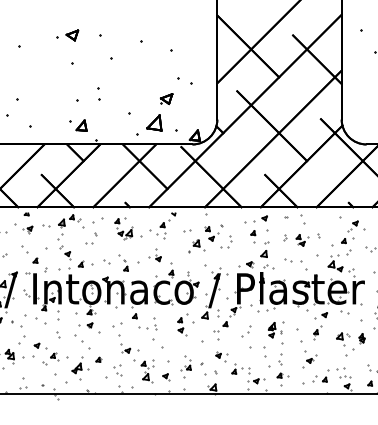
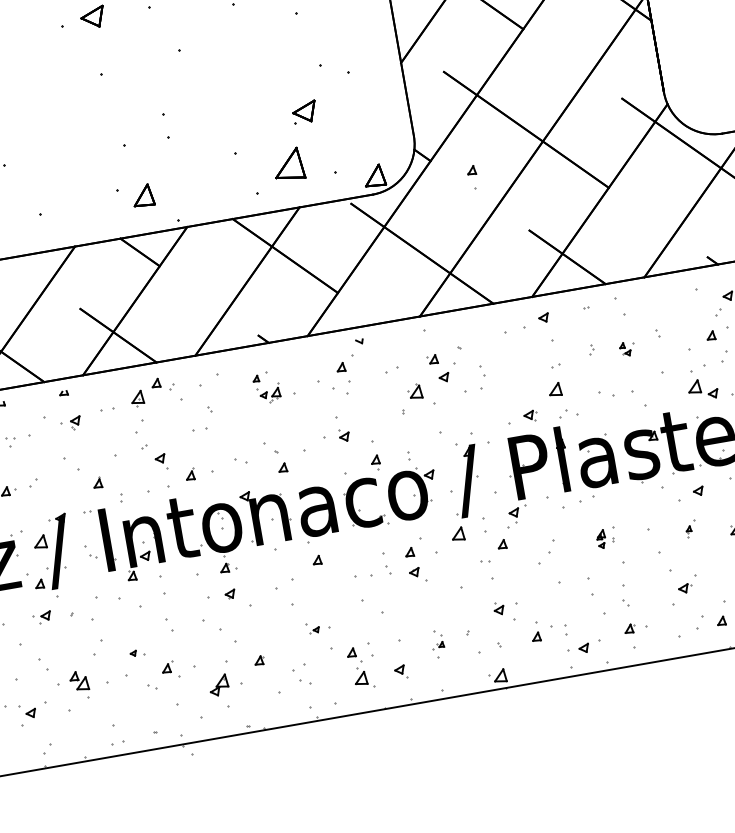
part: (128, 228) -> (273, 386), size x0.7
part: (253, 236) -> (473, 177), moved
part: (302, 240) -> (627, 349), size x0.6
part: (147, 323) -> (371, 565), moved
part: (276, 329) -> (606, 537), size x0.6
part: (317, 332) -> (690, 528), size x0.6
part: (40, 345) -> (137, 652), size x0.6
part: (129, 348) -> (317, 627), size x0.6
part: (185, 366) -> (436, 643), size x0.6

